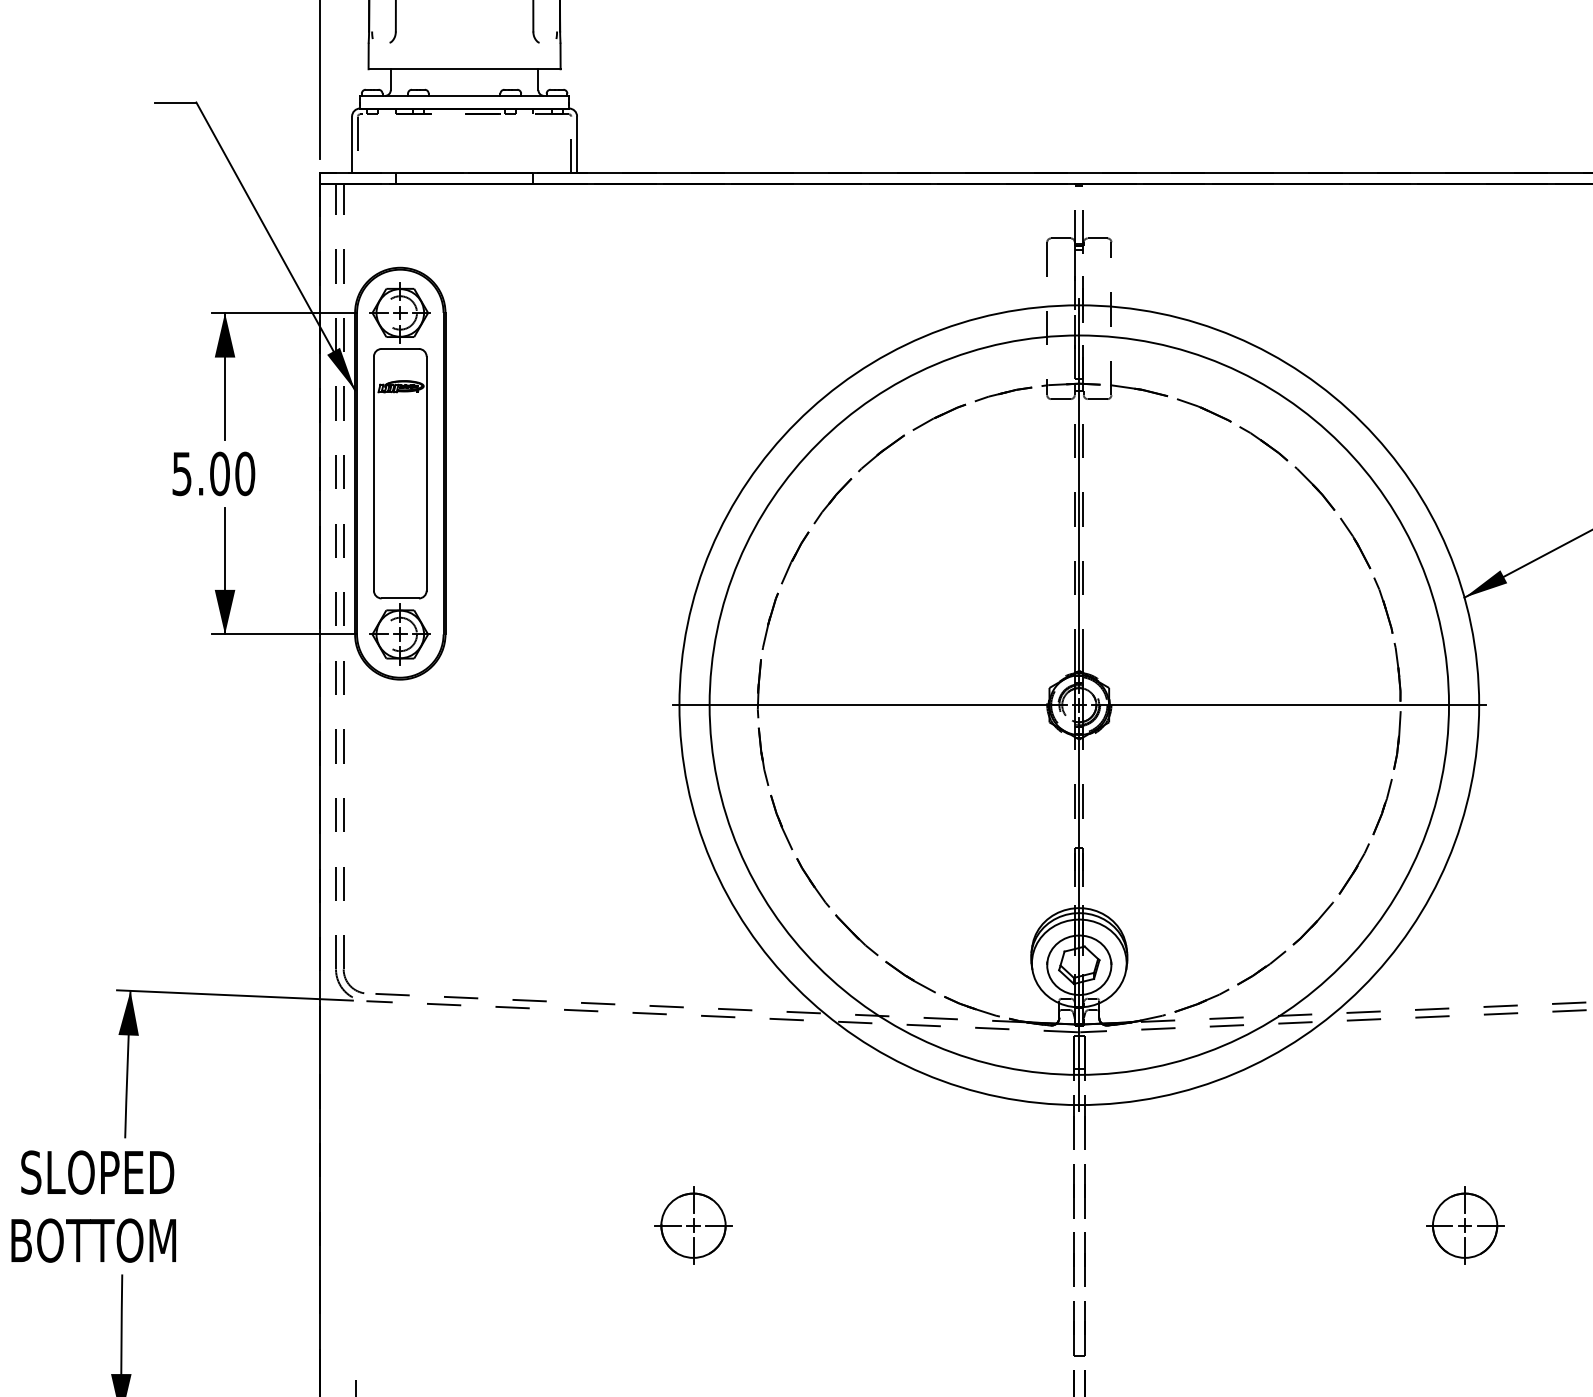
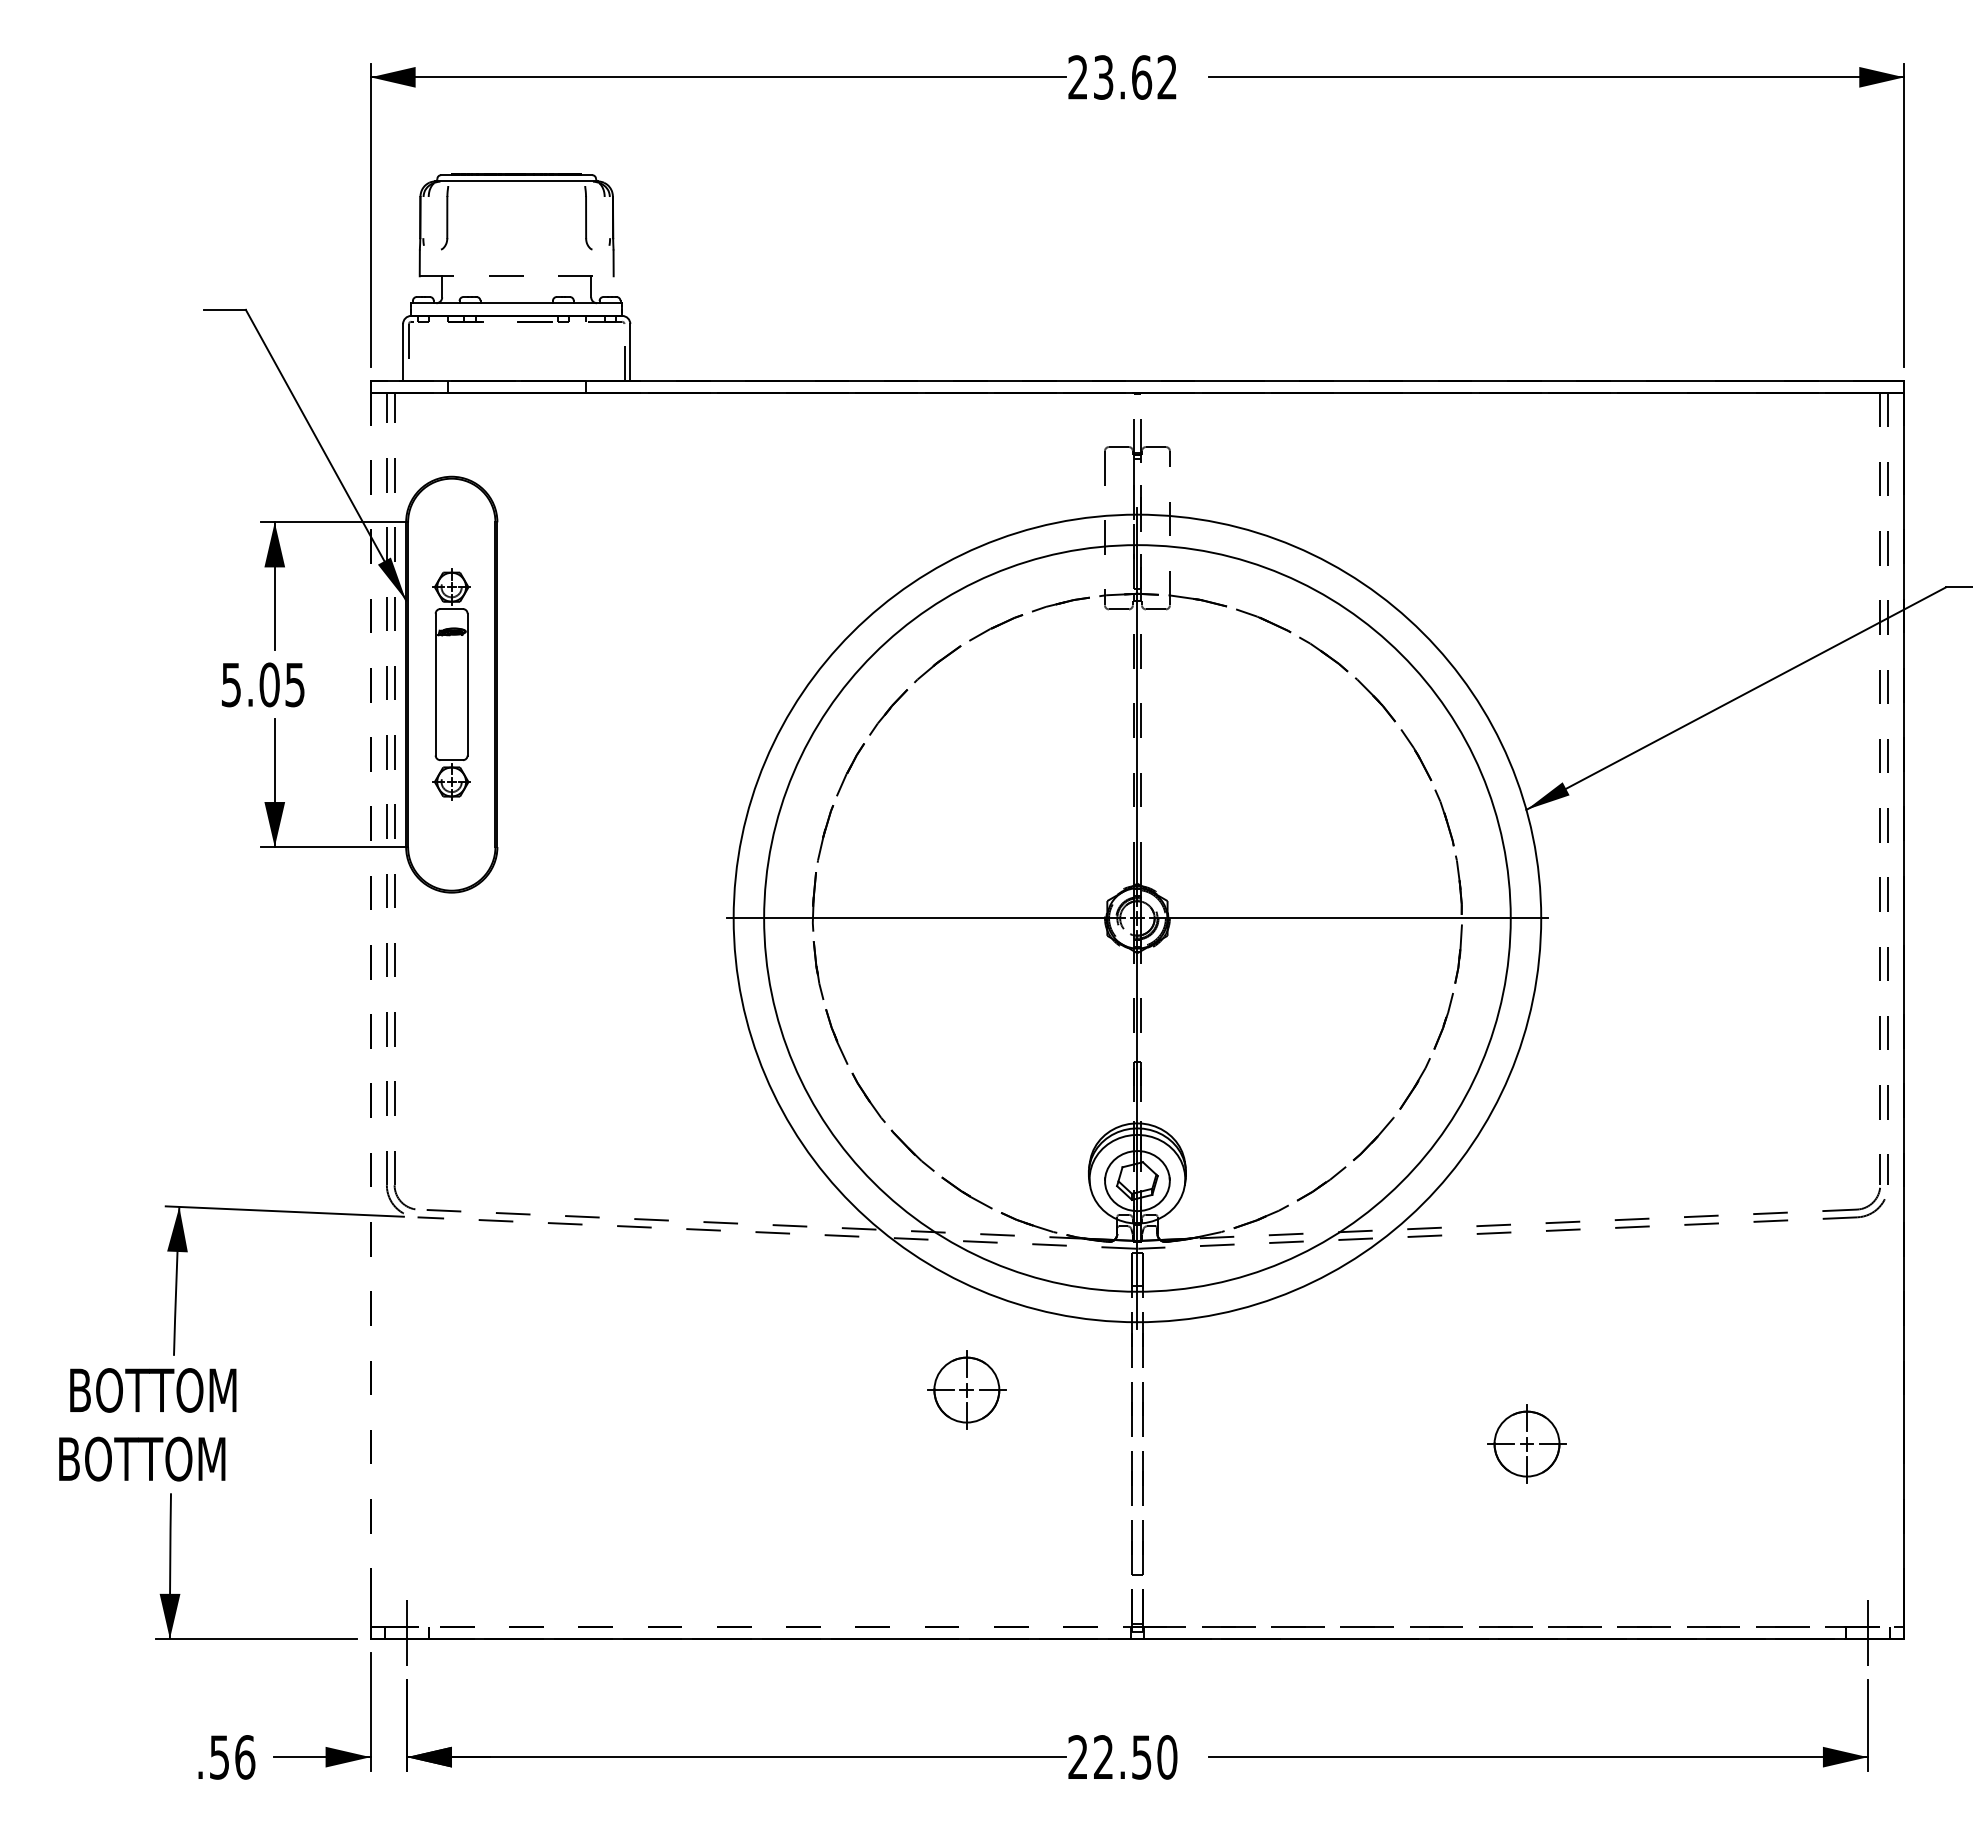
line: (464, 69) -> (516, 276), solid -> dashed
text: (245, 473) -> (295, 684), 5.00 -> 5.05
part: (400, 473) -> (451, 684), size x0.6
line: (319, 783) -> (370, 997), solid -> dashed
text: (103, 1172) -> (152, 1390), SLOPED -> BOTTOM
part: (693, 1225) -> (966, 1389), moved

